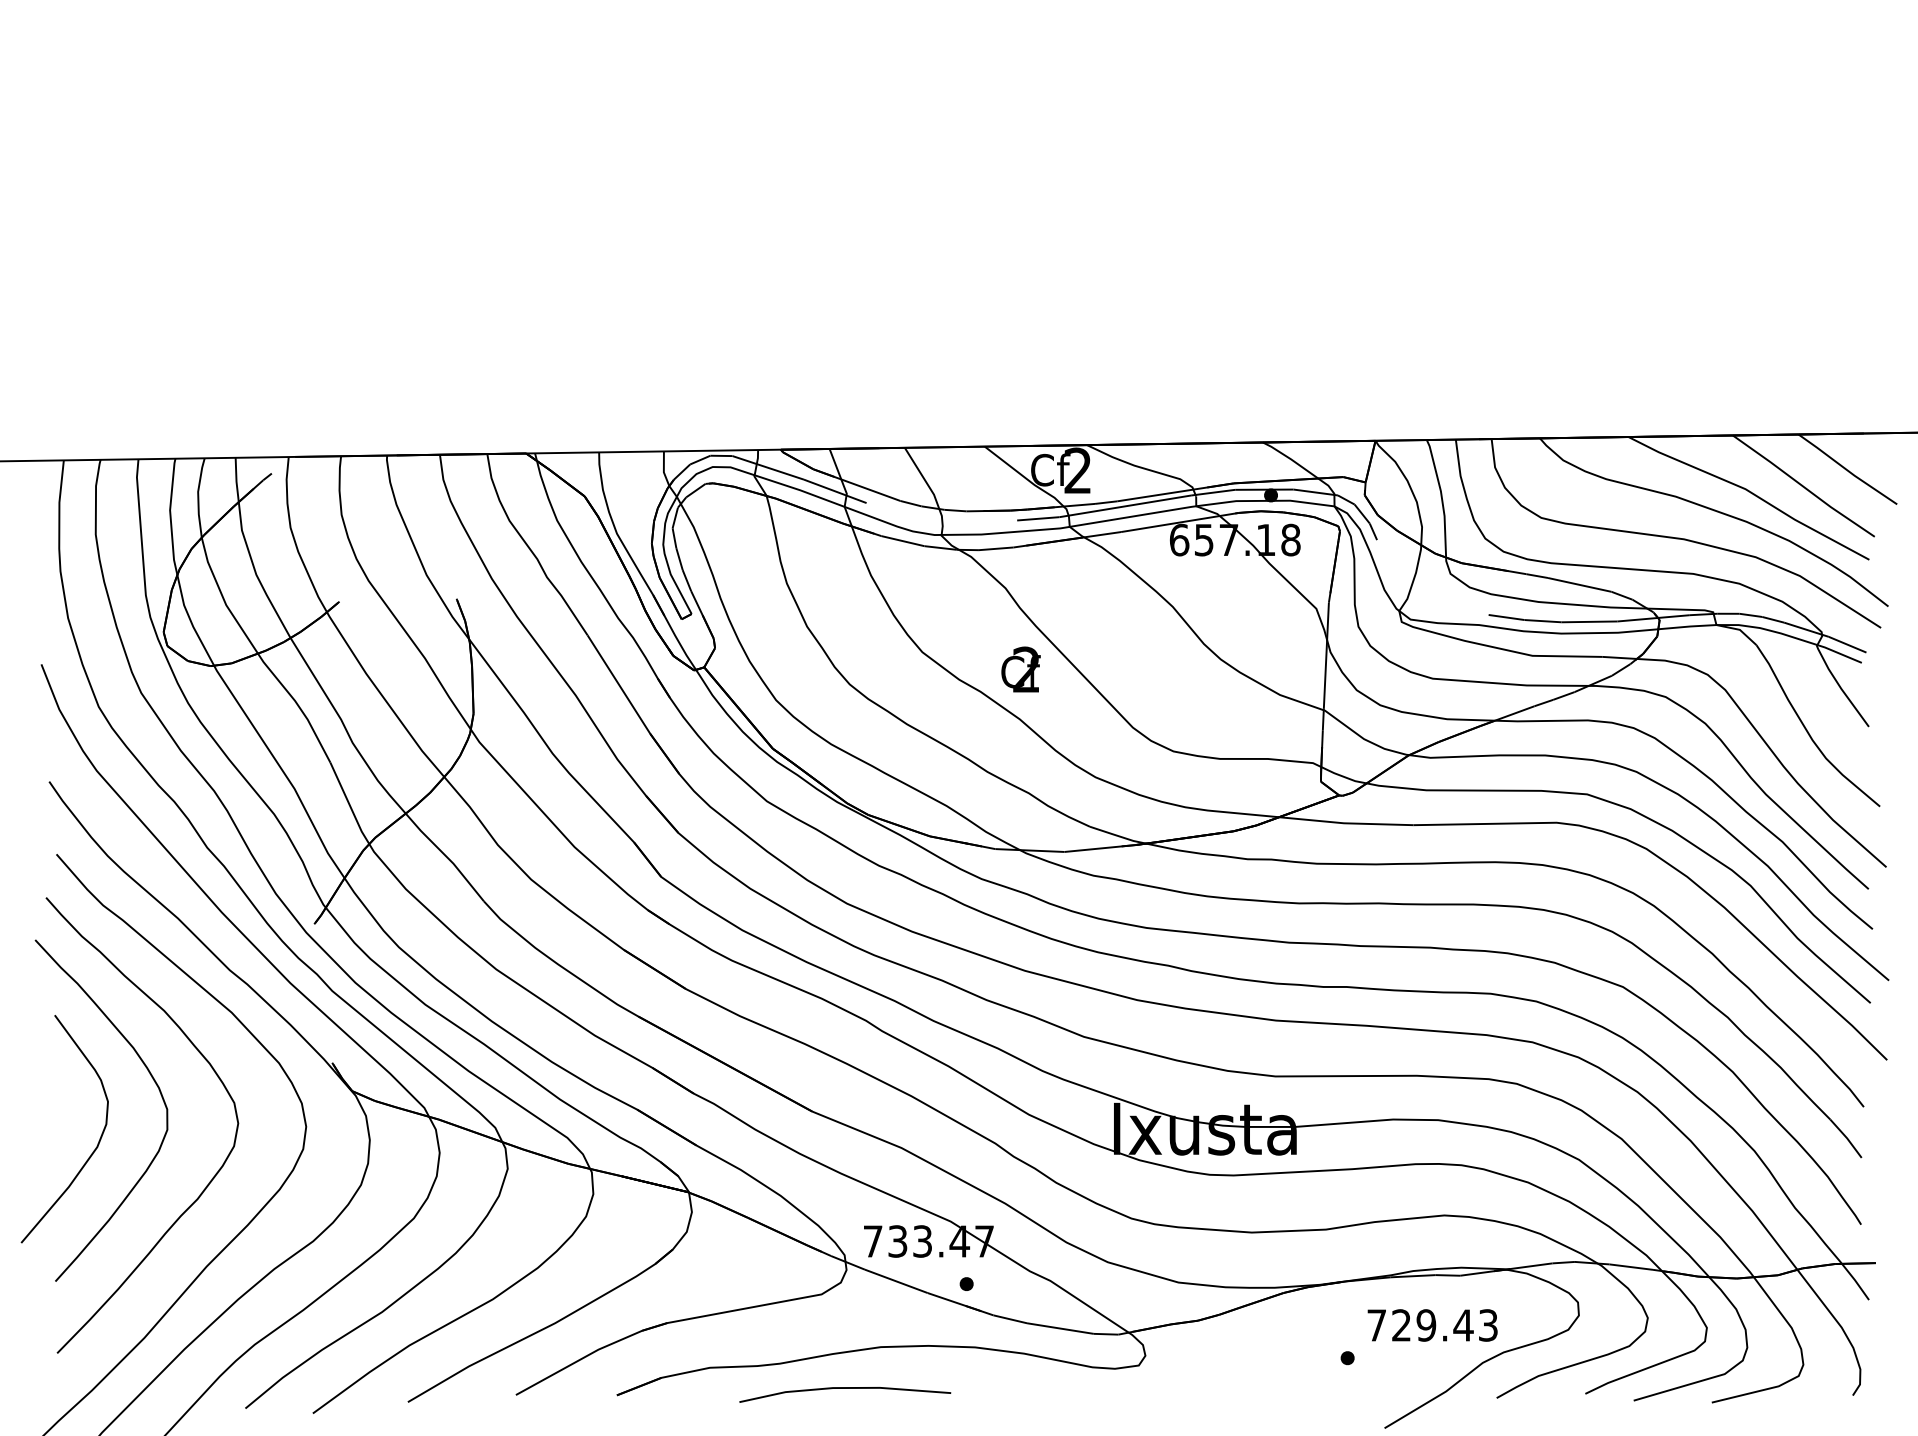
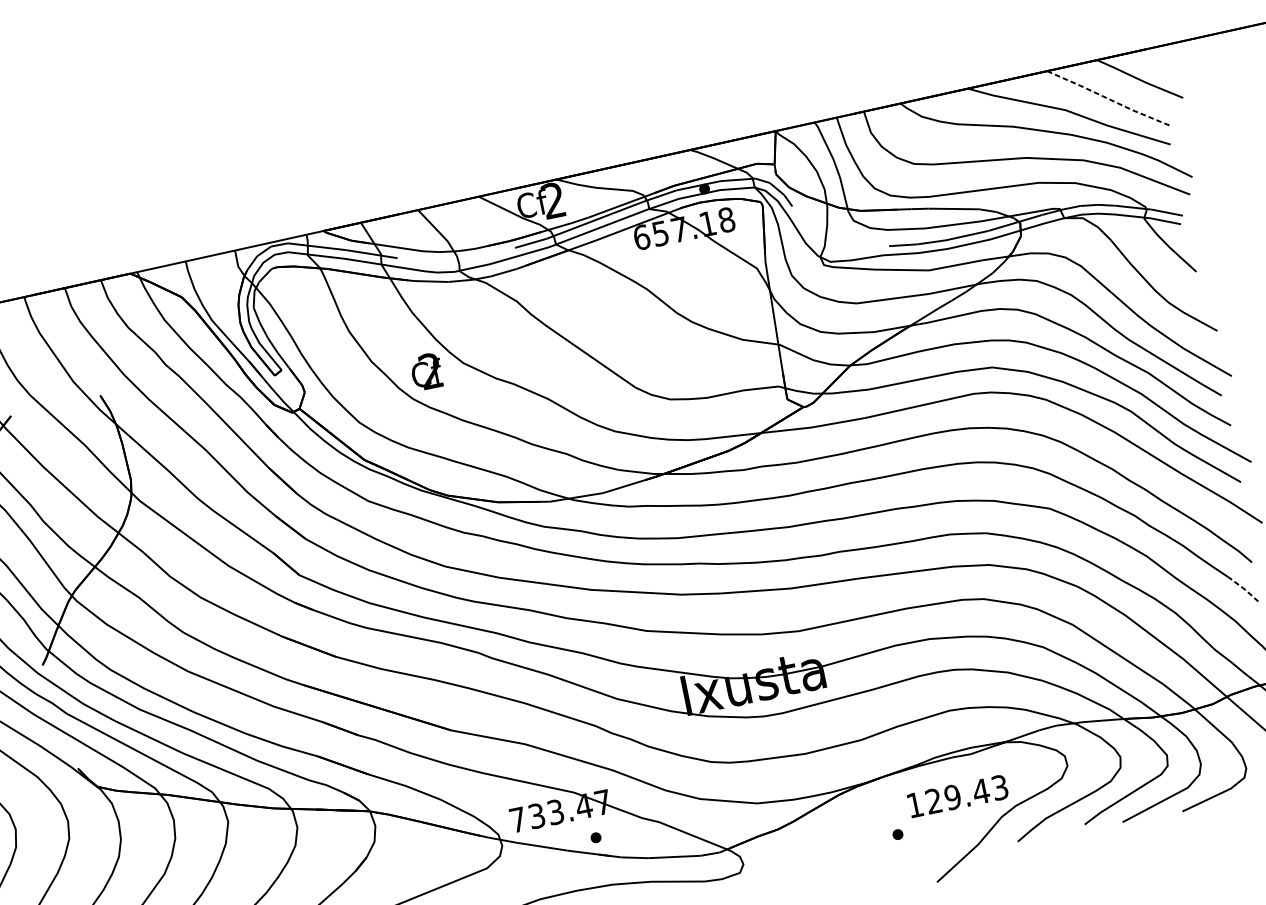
line: (1803, 486) -> (1109, 98), solid -> dashed
text: (1020, 669) -> (426, 371), moved
line: (1847, 1138) -> (1244, 589), solid -> dashed
text: (1376, 1325) -> (914, 805), 729.43 -> 129.43

